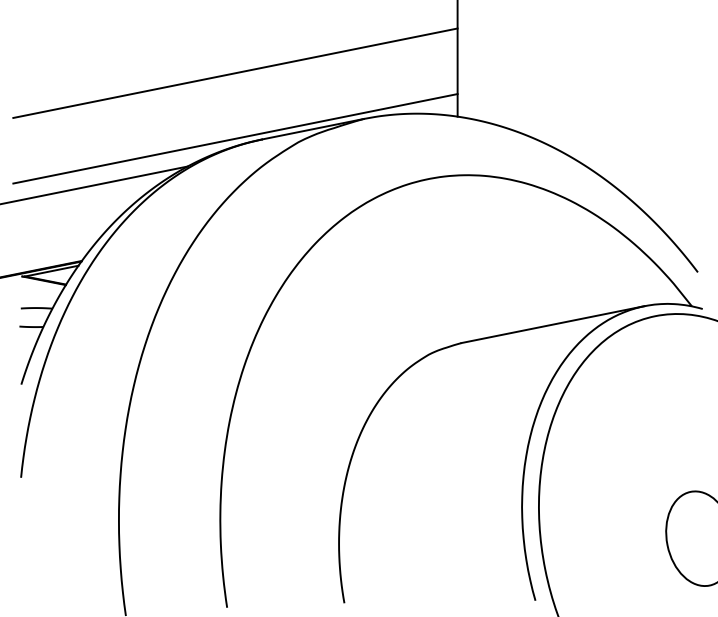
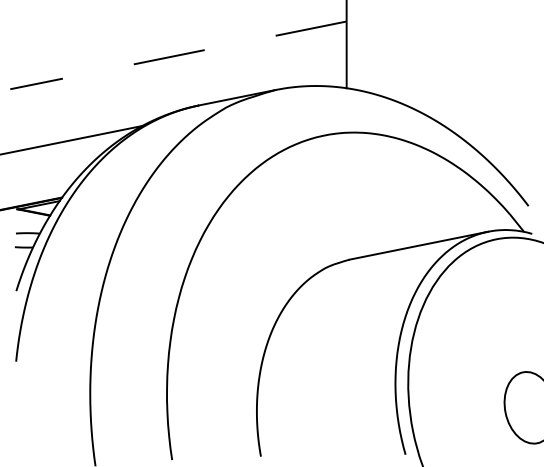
line: (235, 73) -> (178, 55), solid -> dashed
line: (235, 138) -> (178, 104), removed

